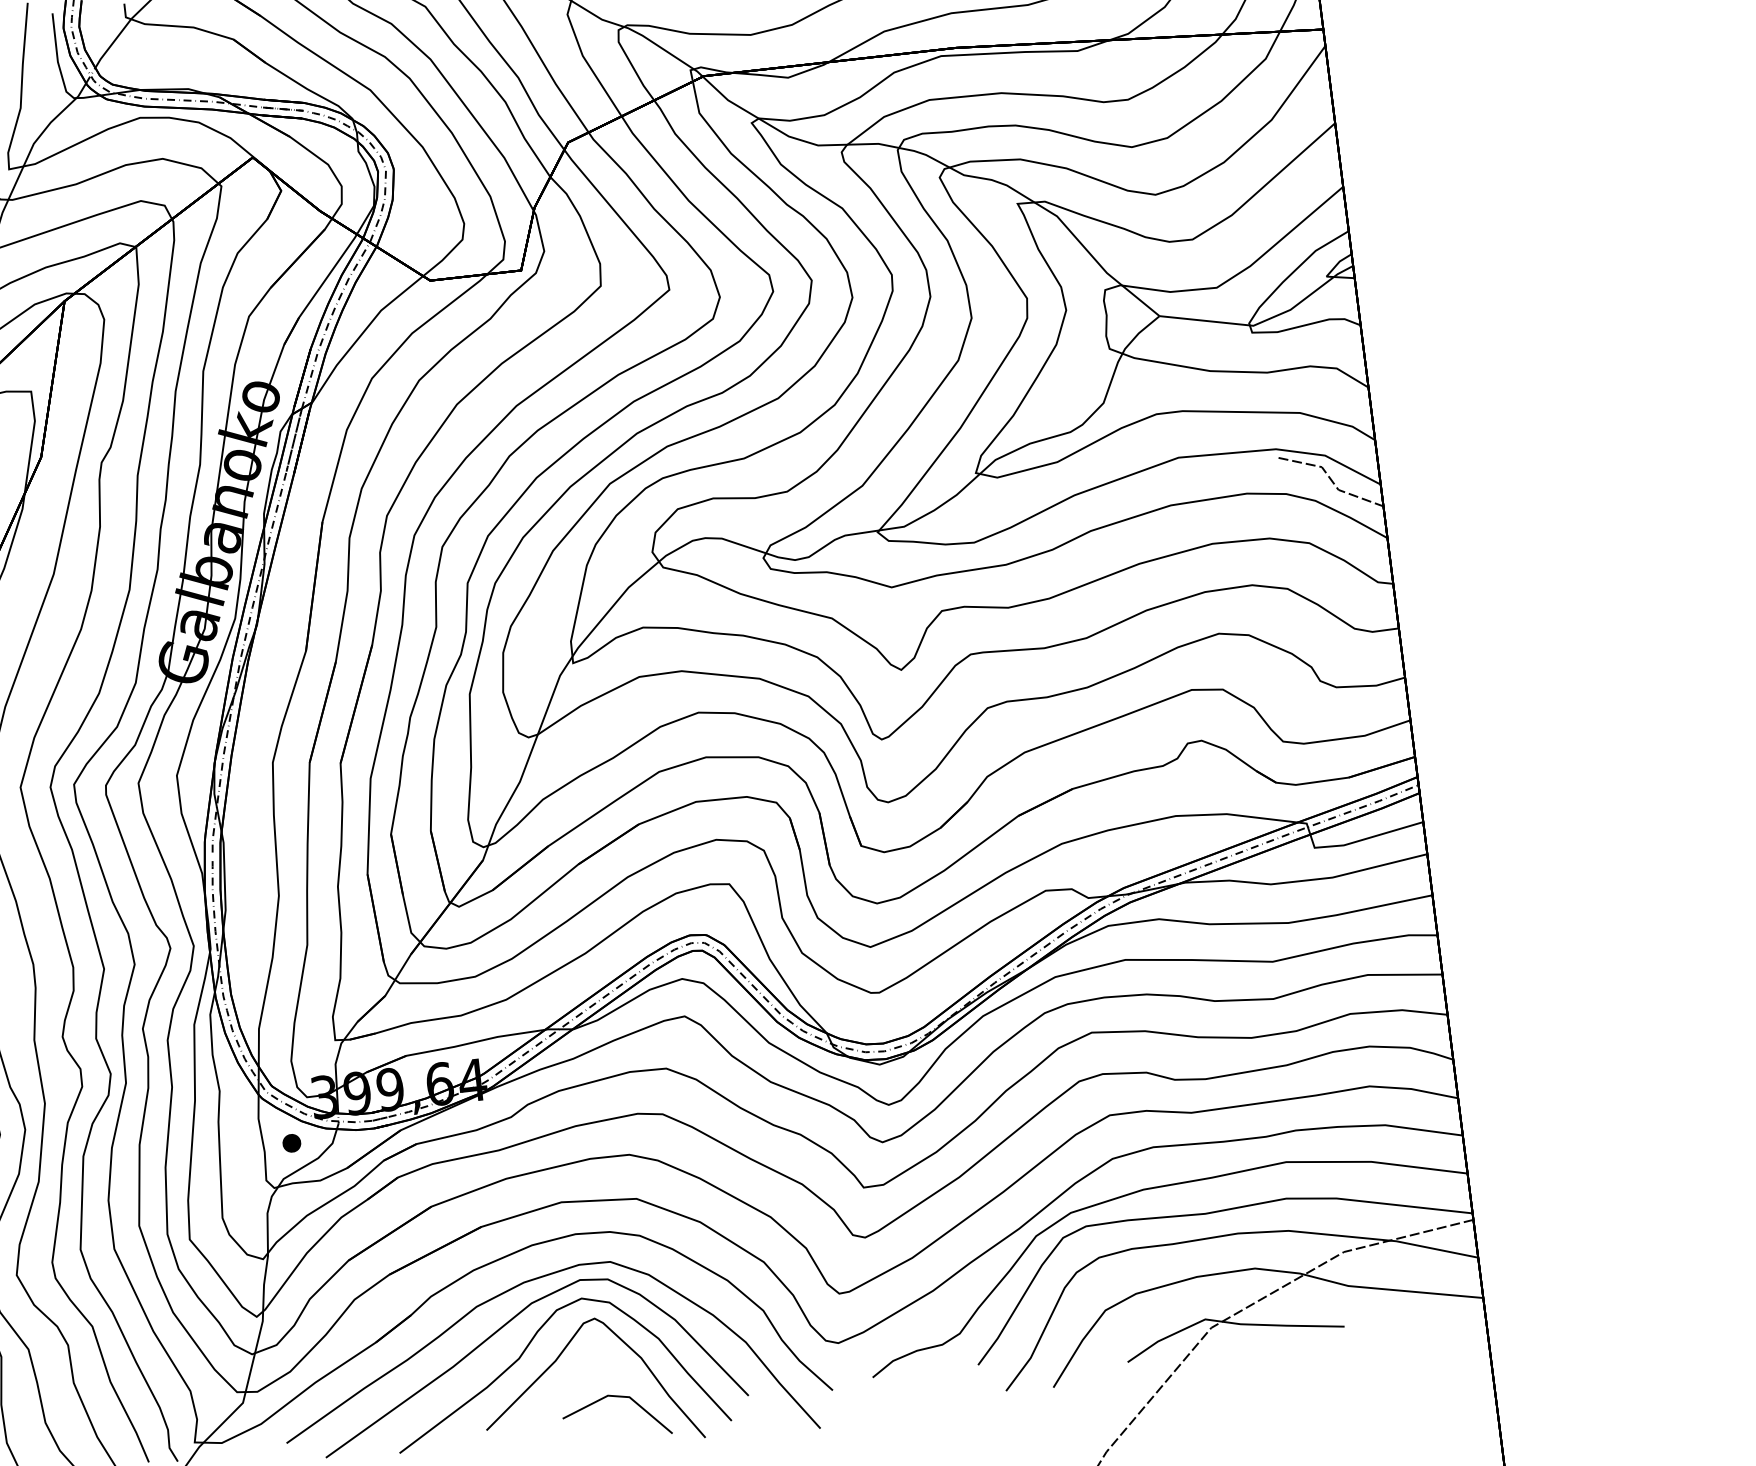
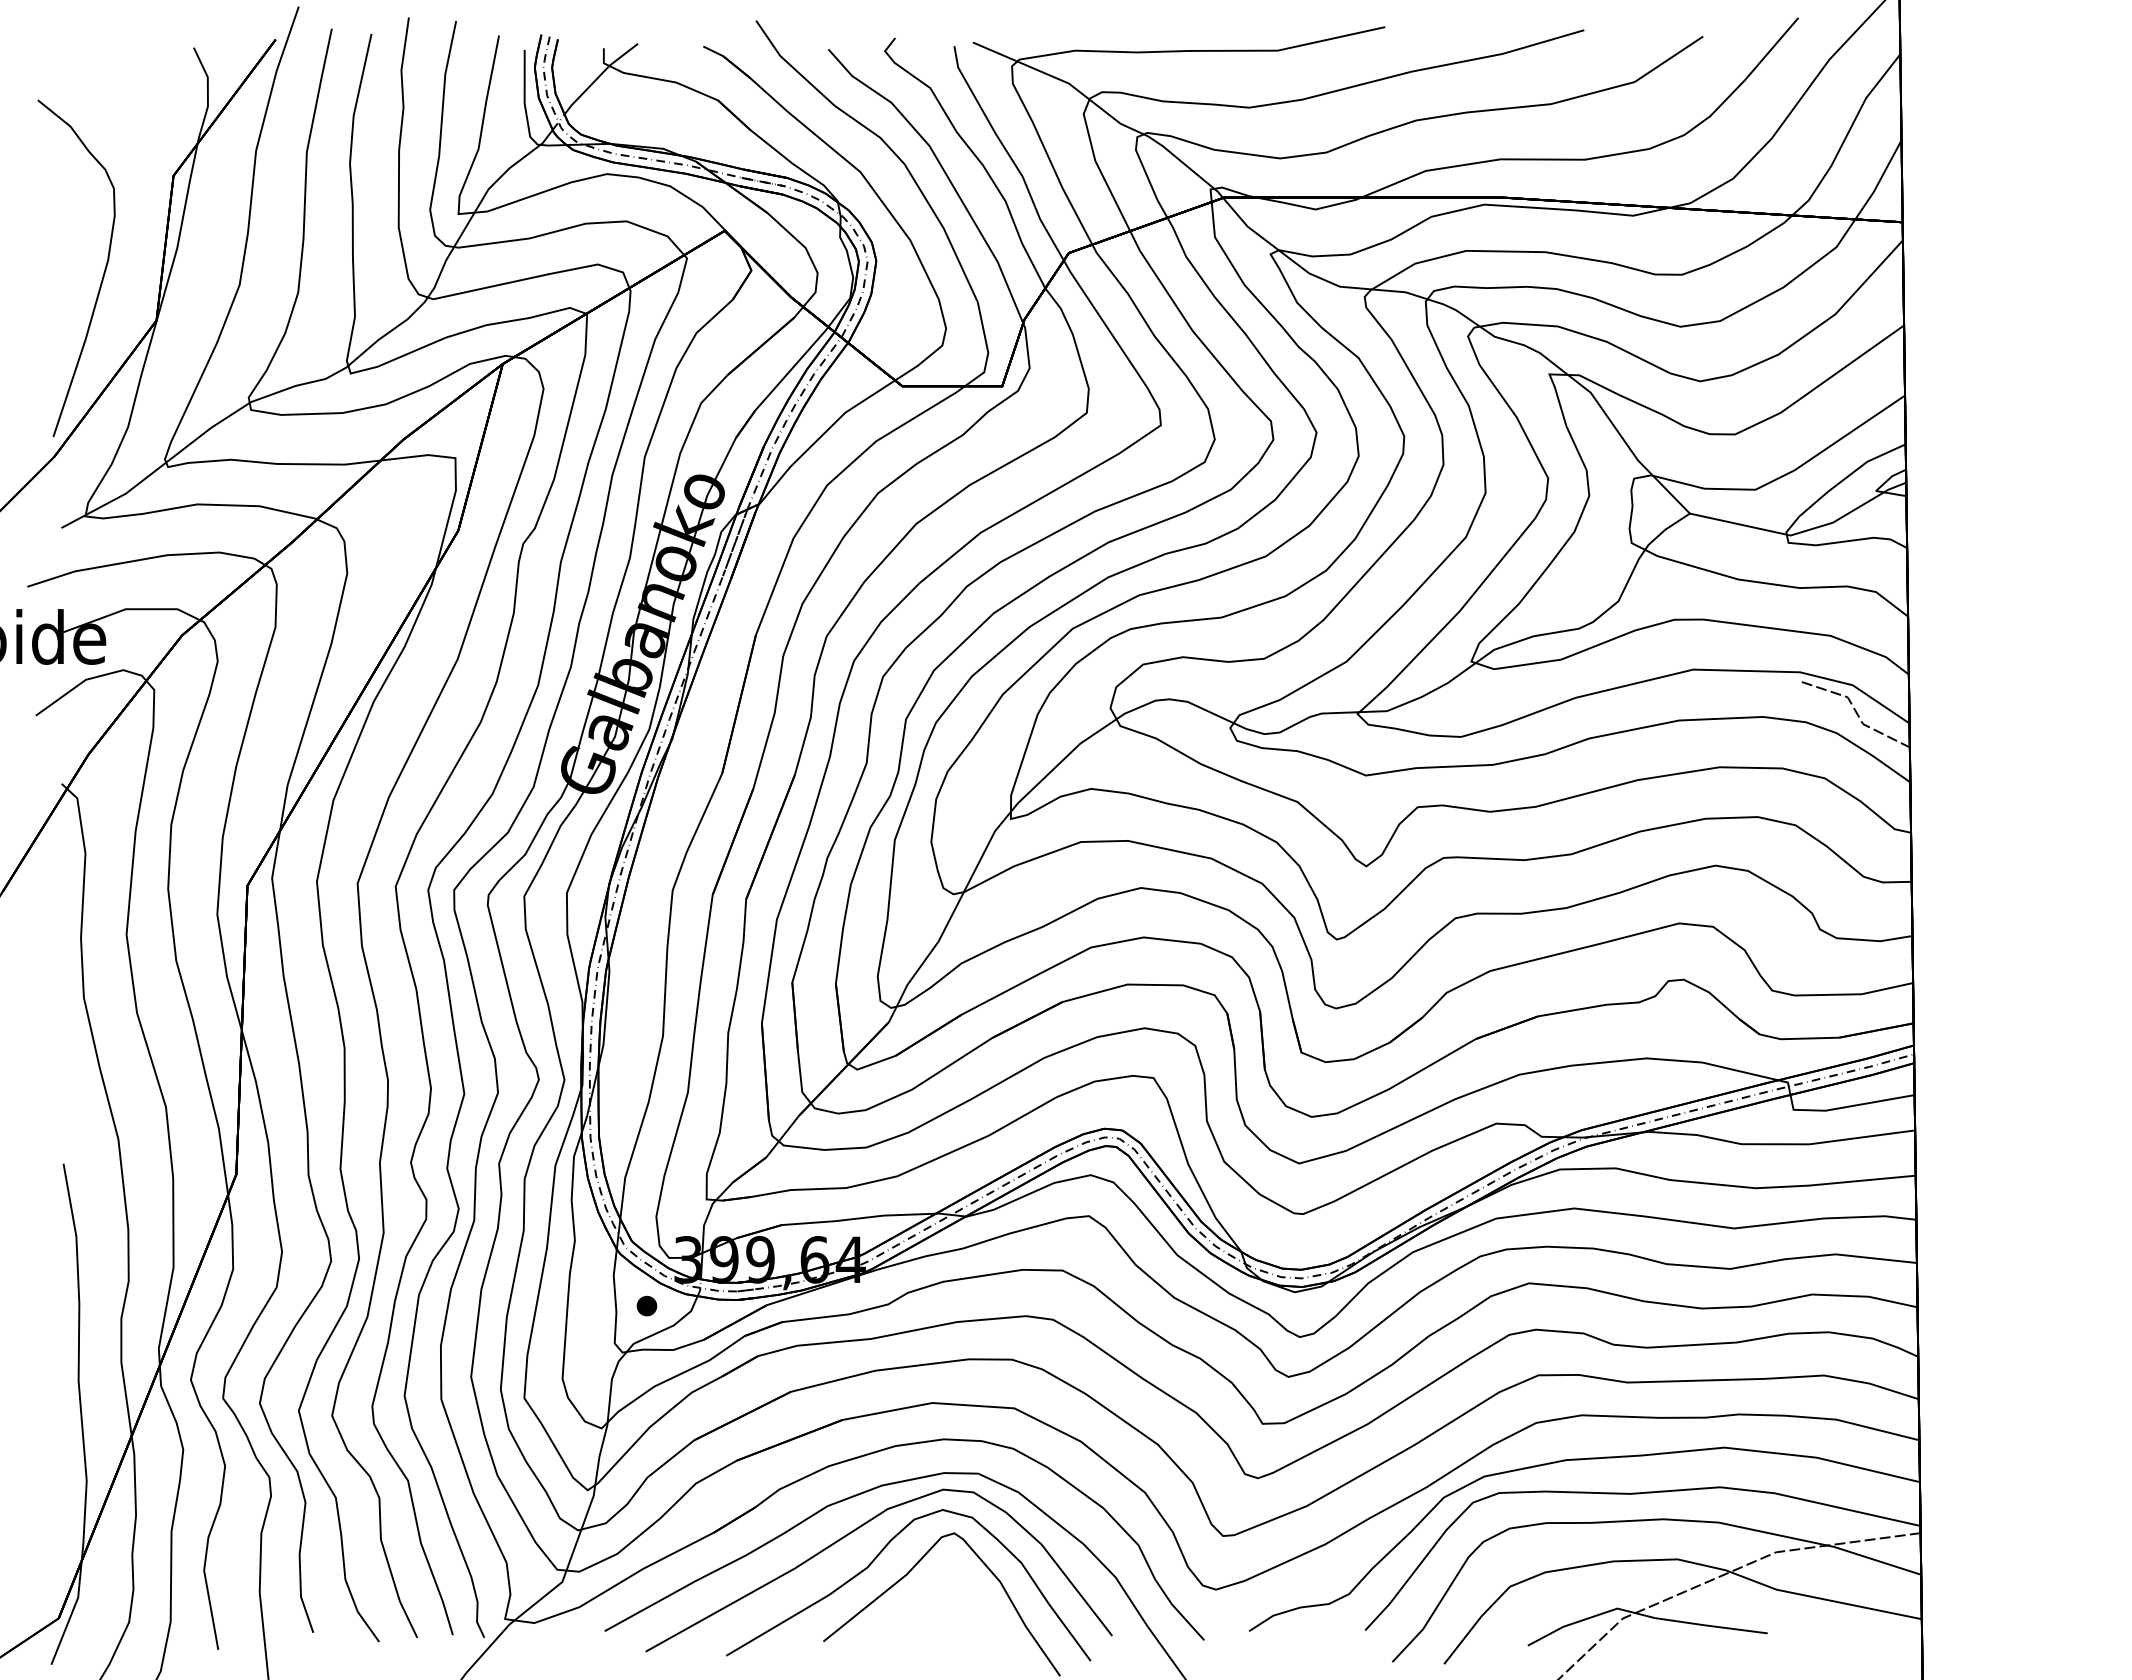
line: (616, 1397) -> (968, 1621), removed

